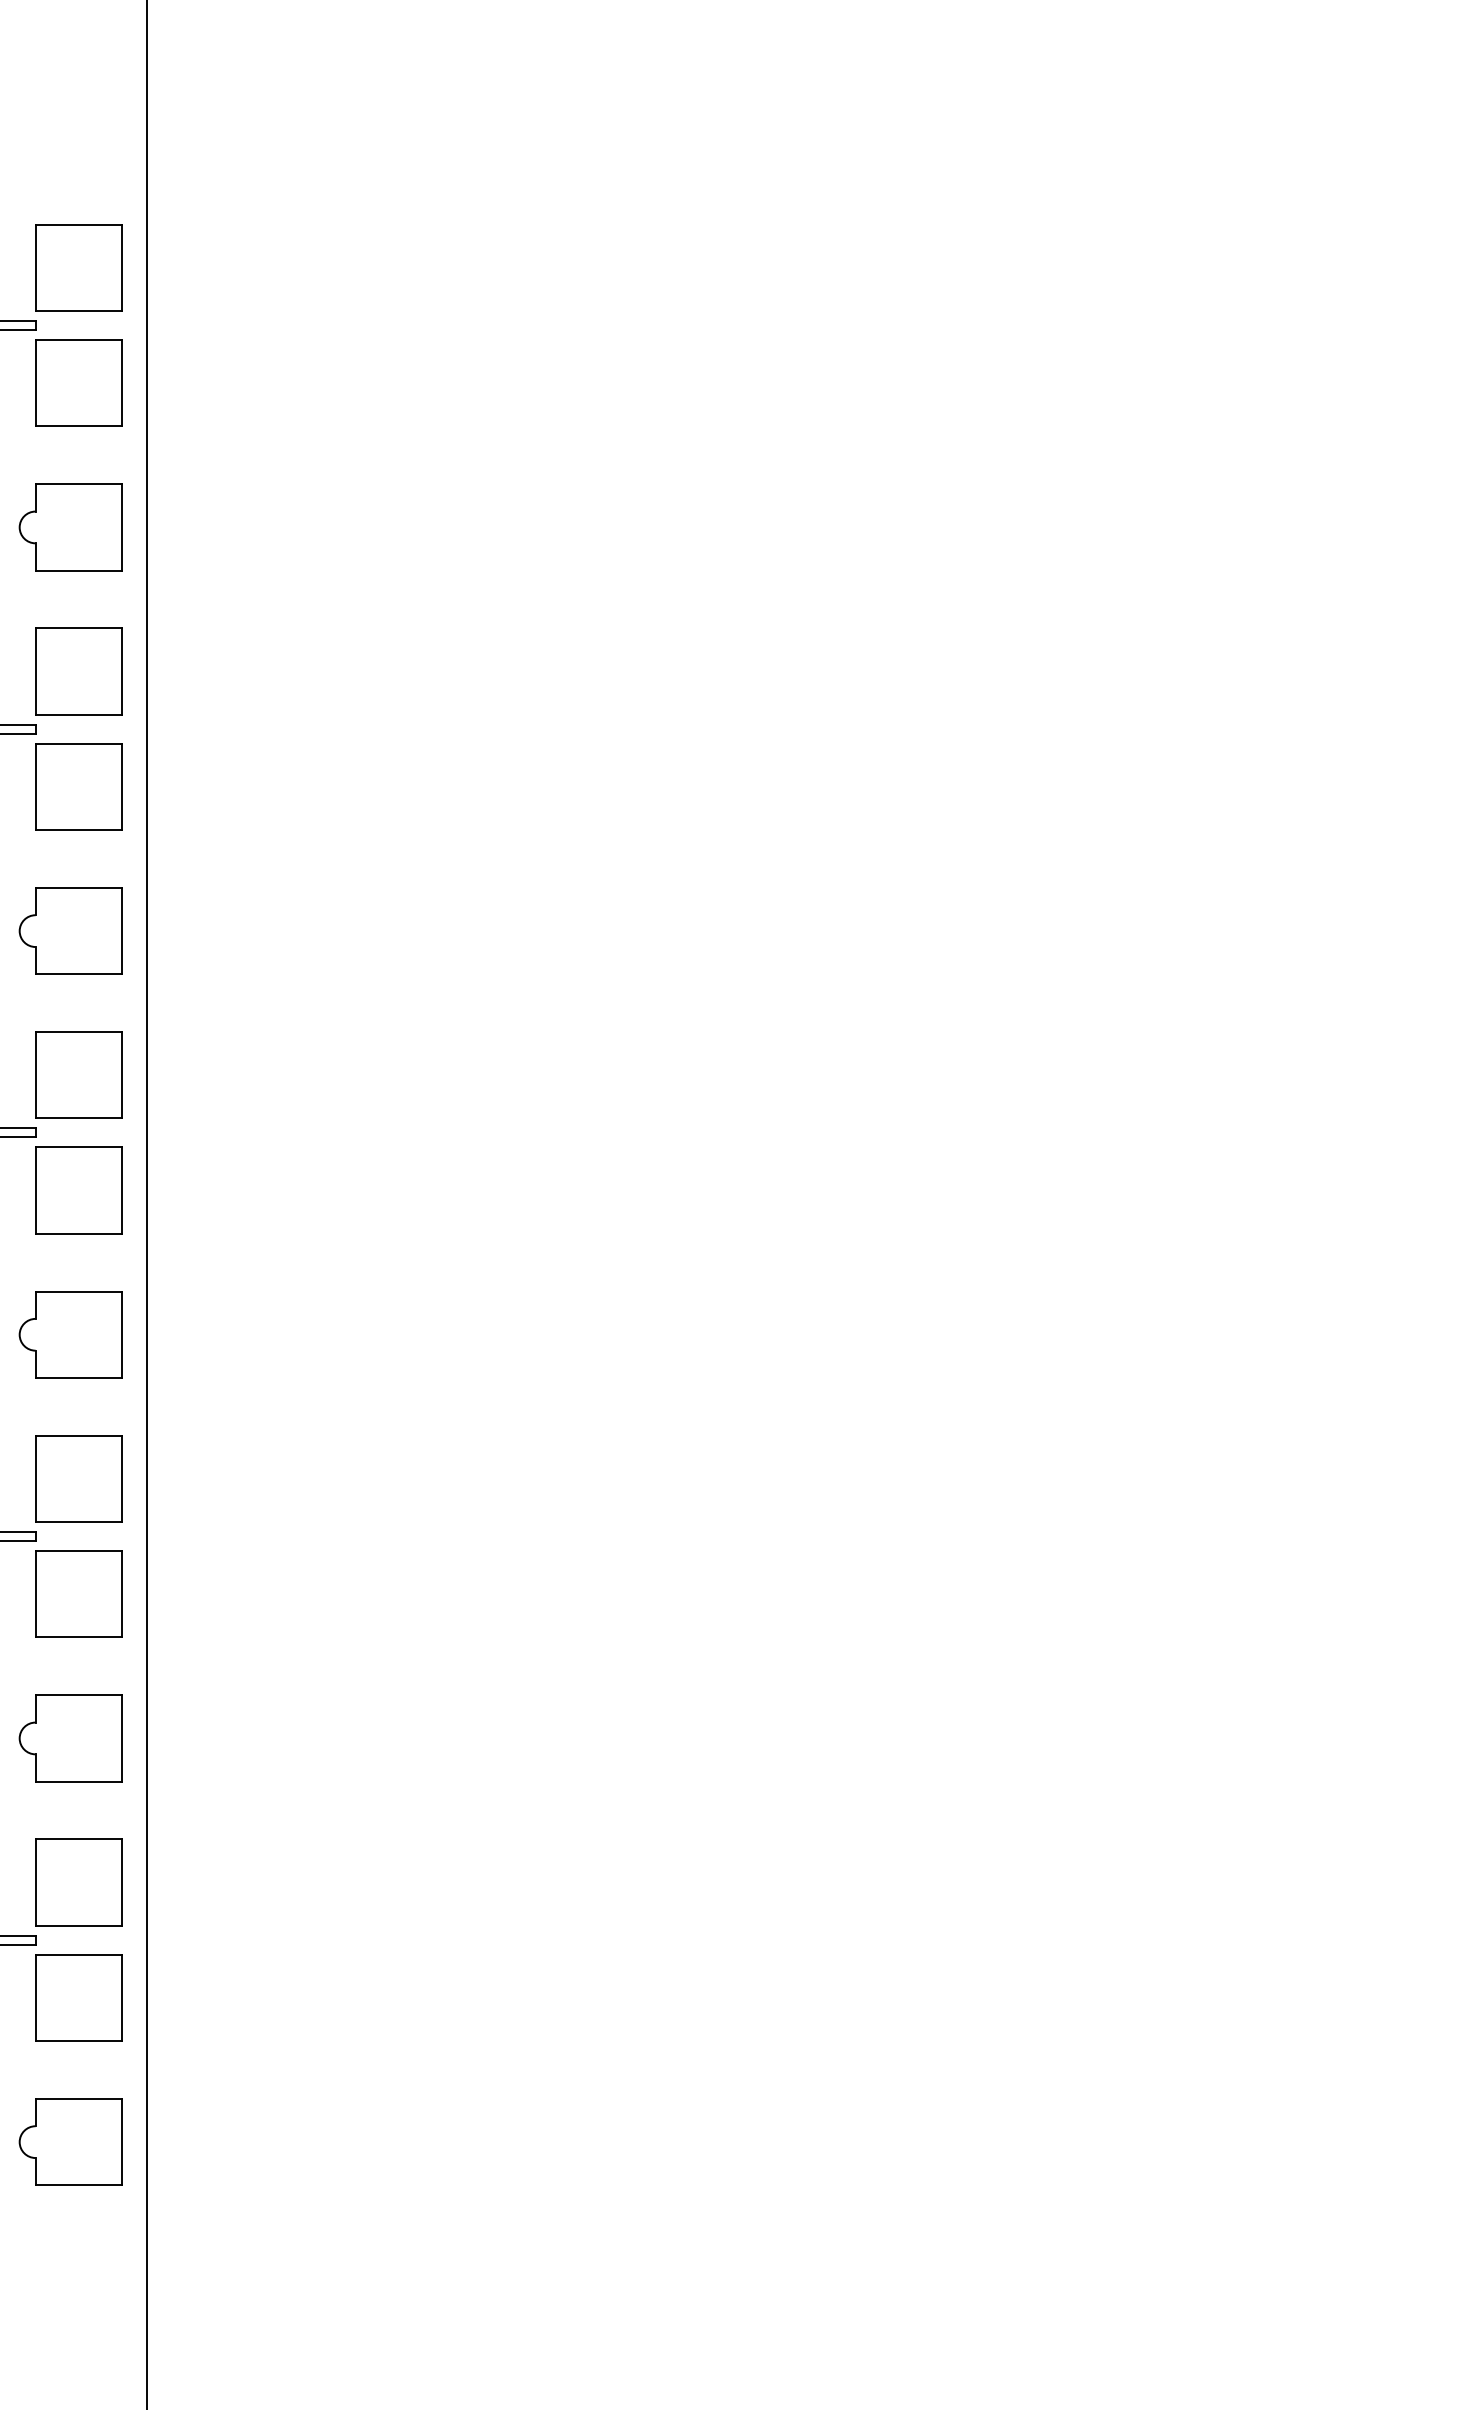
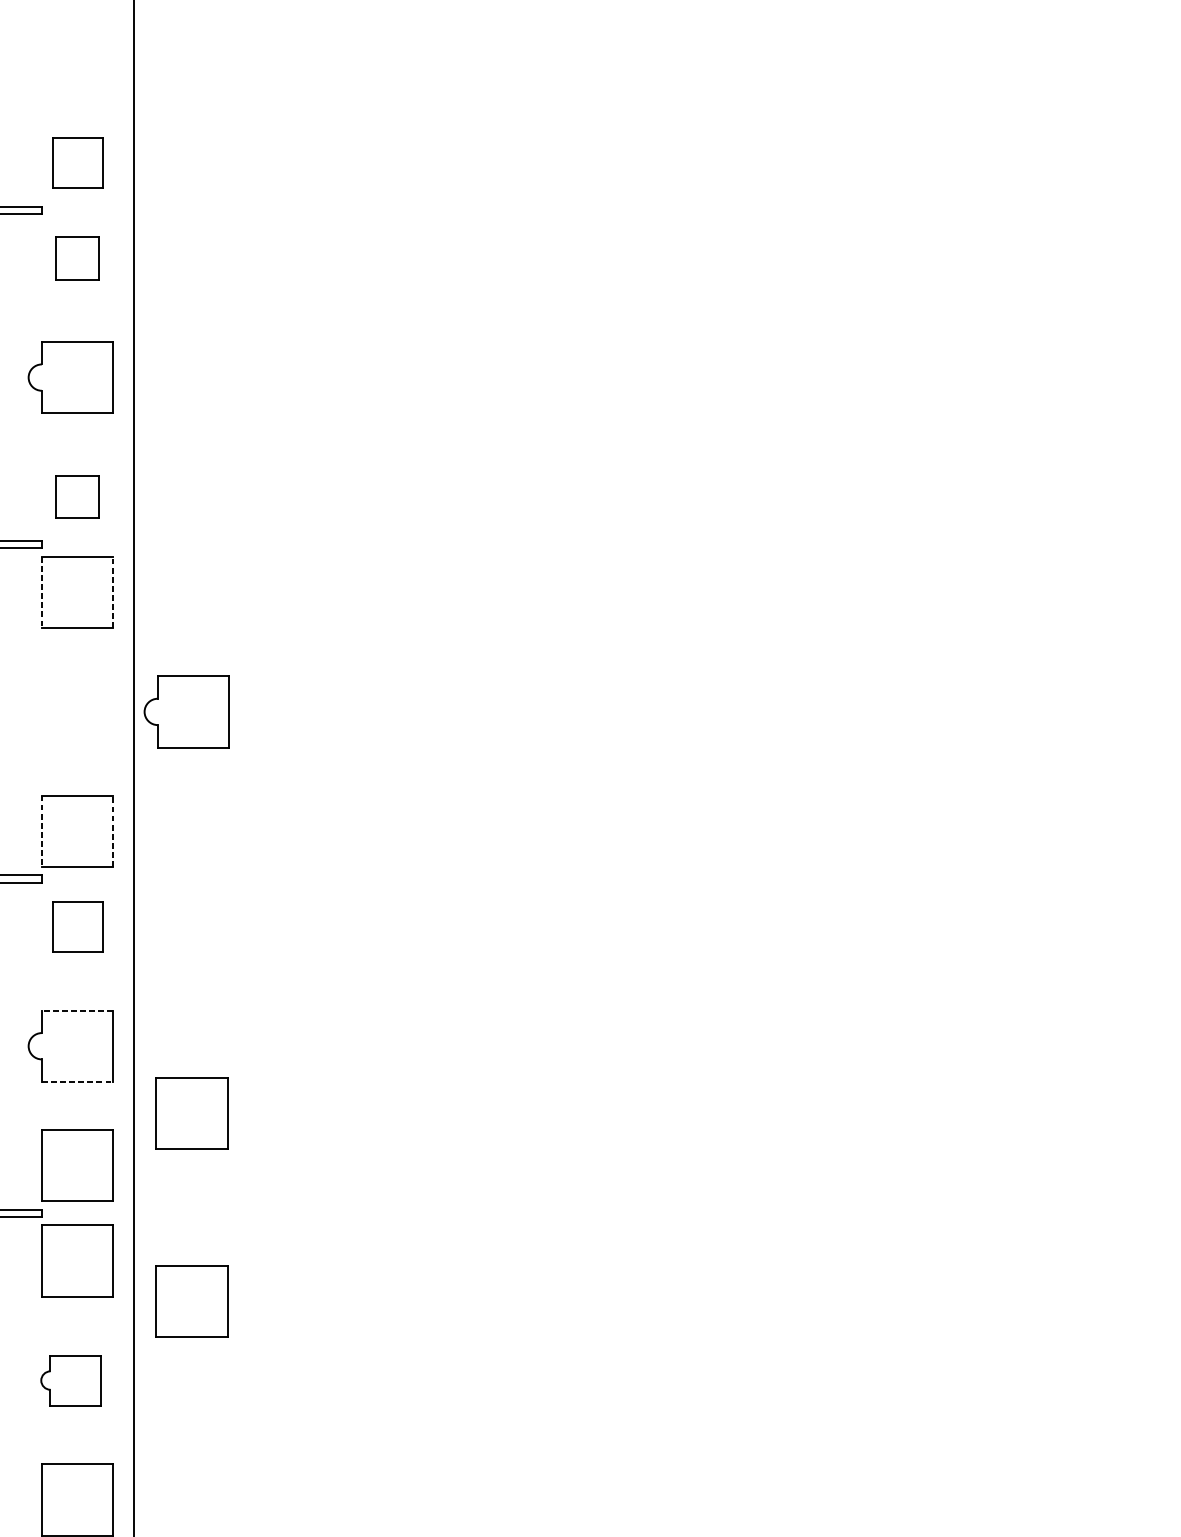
part: (78, 267) -> (77, 162), size x0.7
part: (78, 382) -> (77, 257), size x0.6
part: (78, 671) -> (77, 496), size x0.6
line: (121, 786) -> (112, 592), solid -> dashed
line: (35, 787) -> (41, 592), solid -> dashed
part: (70, 930) -> (186, 711), moved
line: (121, 1074) -> (112, 830), solid -> dashed
line: (35, 1075) -> (41, 831), solid -> dashed
part: (78, 1190) -> (77, 926), size x0.7
line: (78, 1291) -> (77, 1010), solid -> dashed
line: (79, 1377) -> (78, 1081), solid -> dashed
part: (216, 1415) -> (191, 1113), added
part: (216, 1642) -> (191, 1301), added
part: (70, 1738) -> (70, 1380), size x0.7

